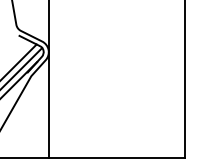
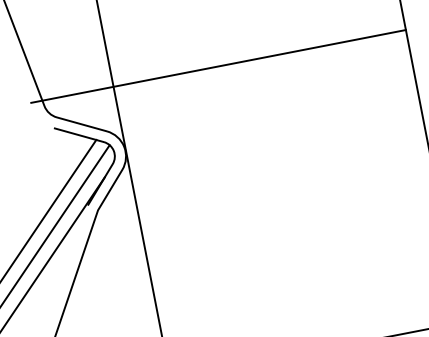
line: (97, 22) -> (217, 67), added

